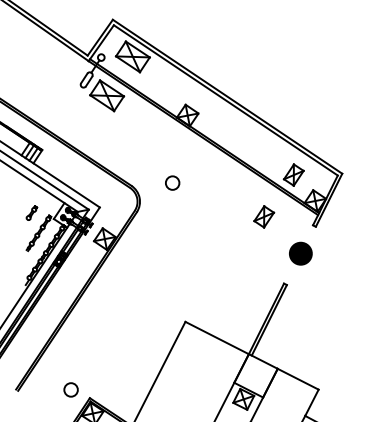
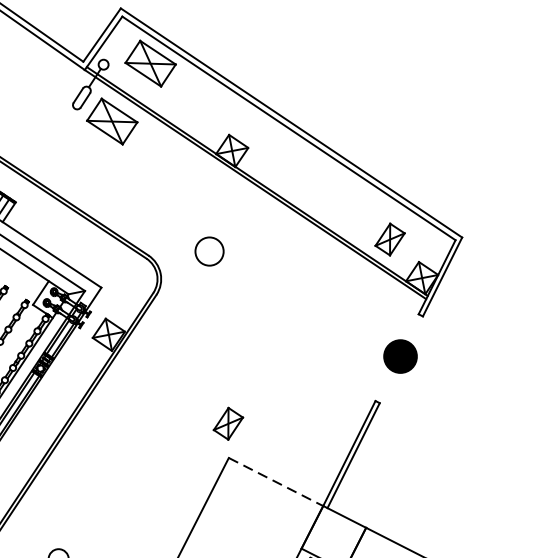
circle: (172, 182) -> (209, 250), size x1.4
part: (264, 216) -> (228, 423), moved
line: (217, 338) -> (276, 482), solid -> dashed

